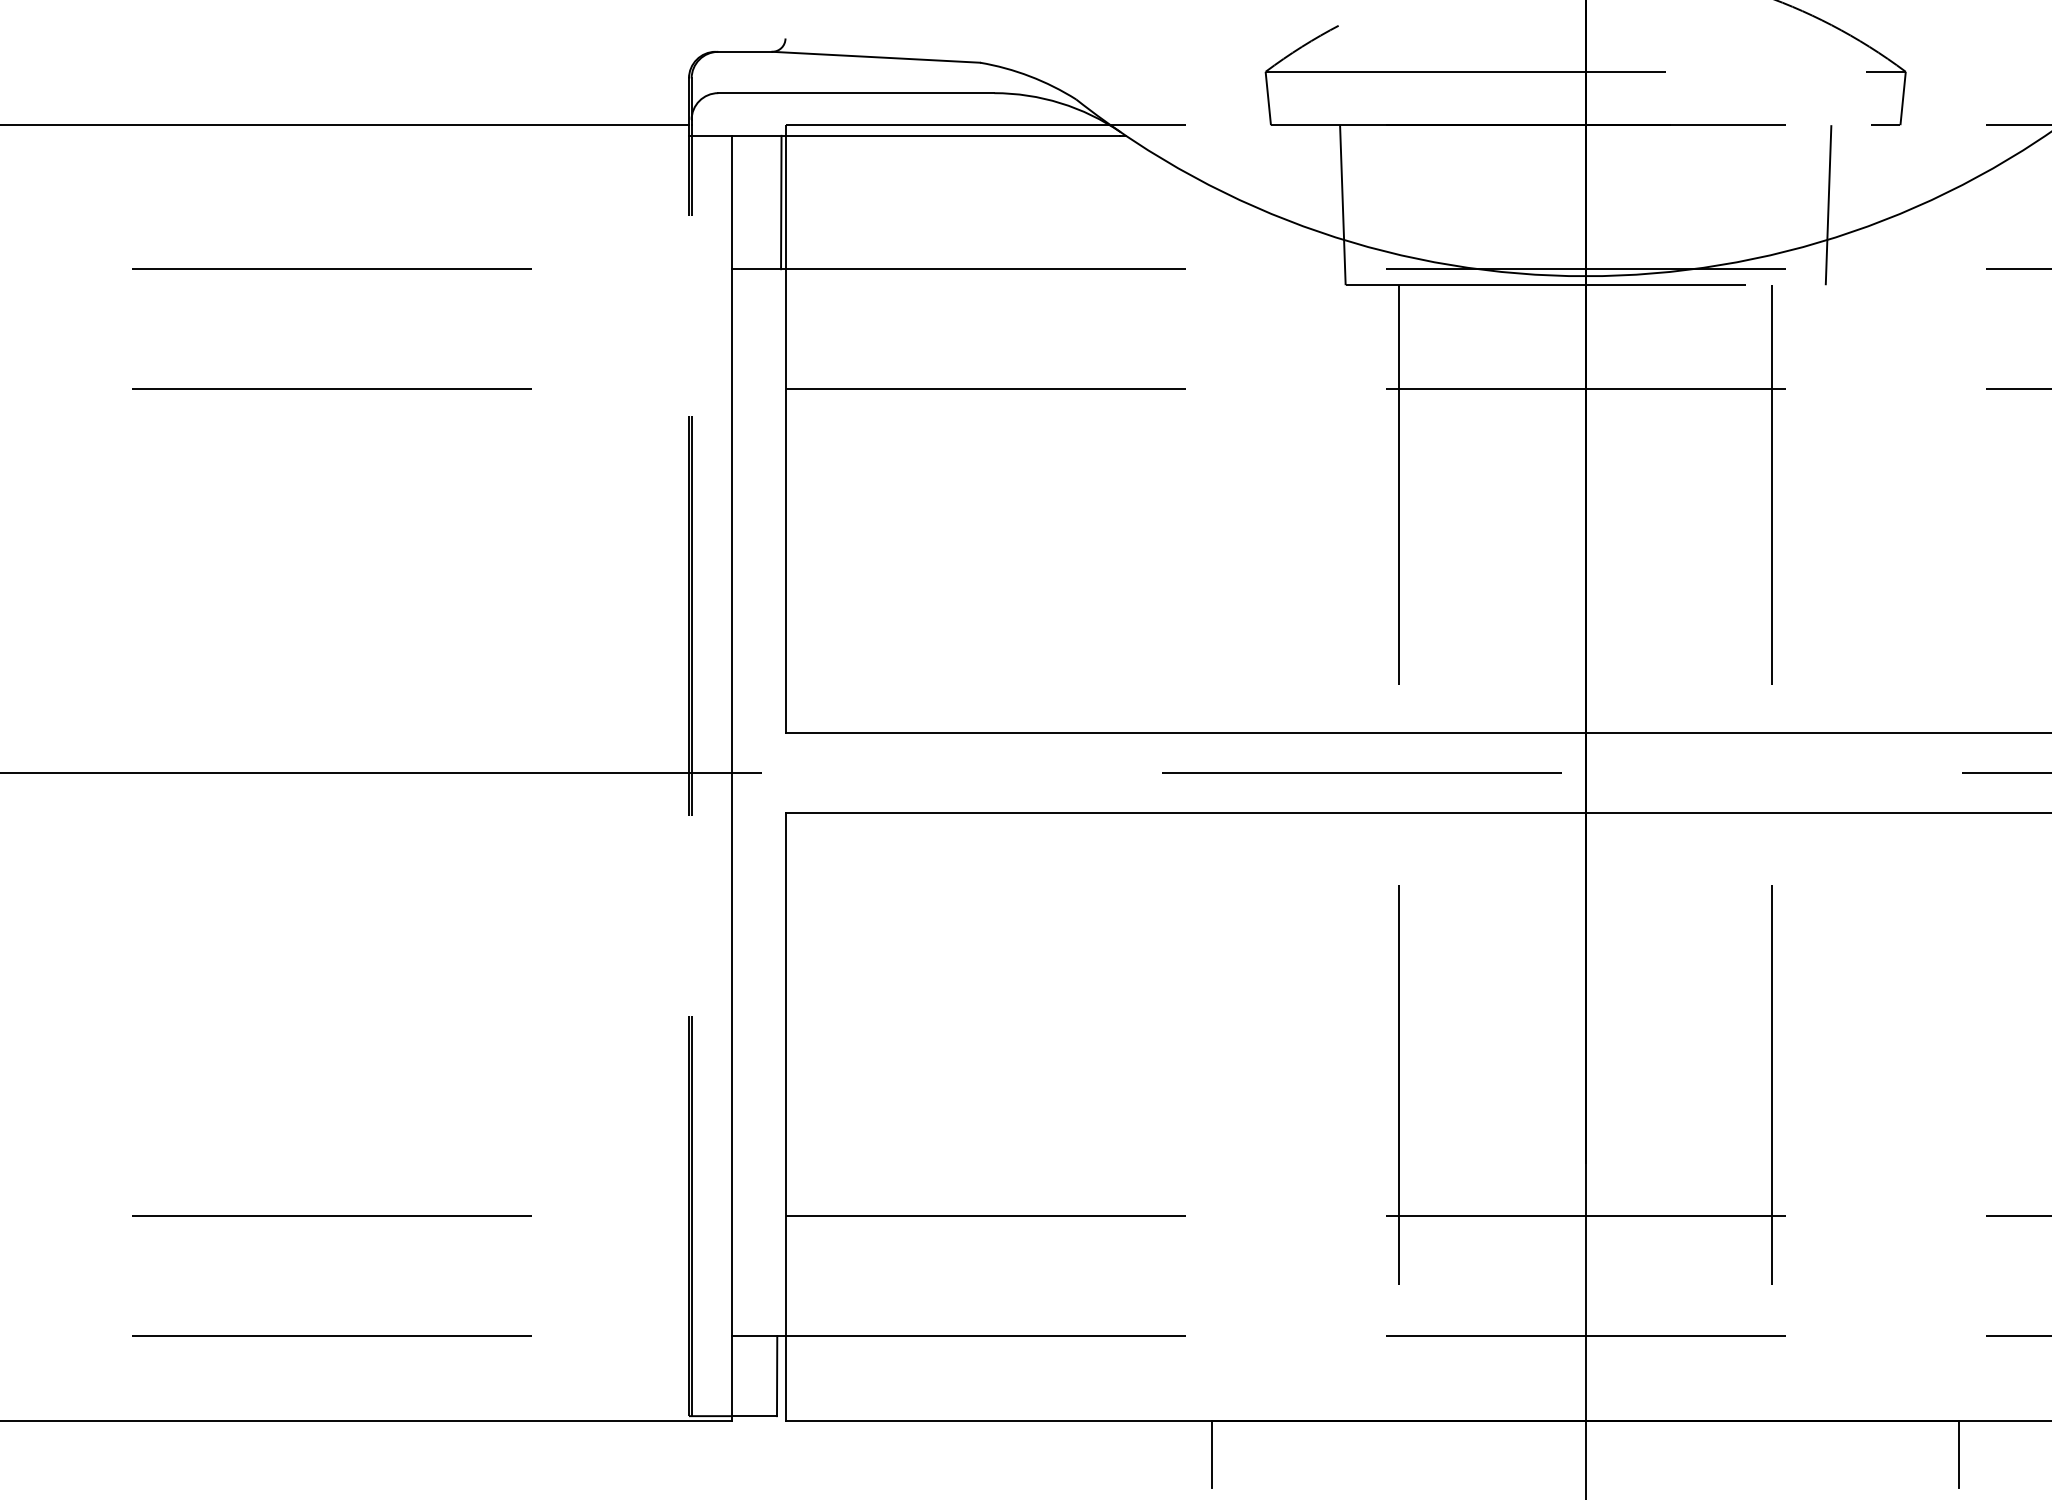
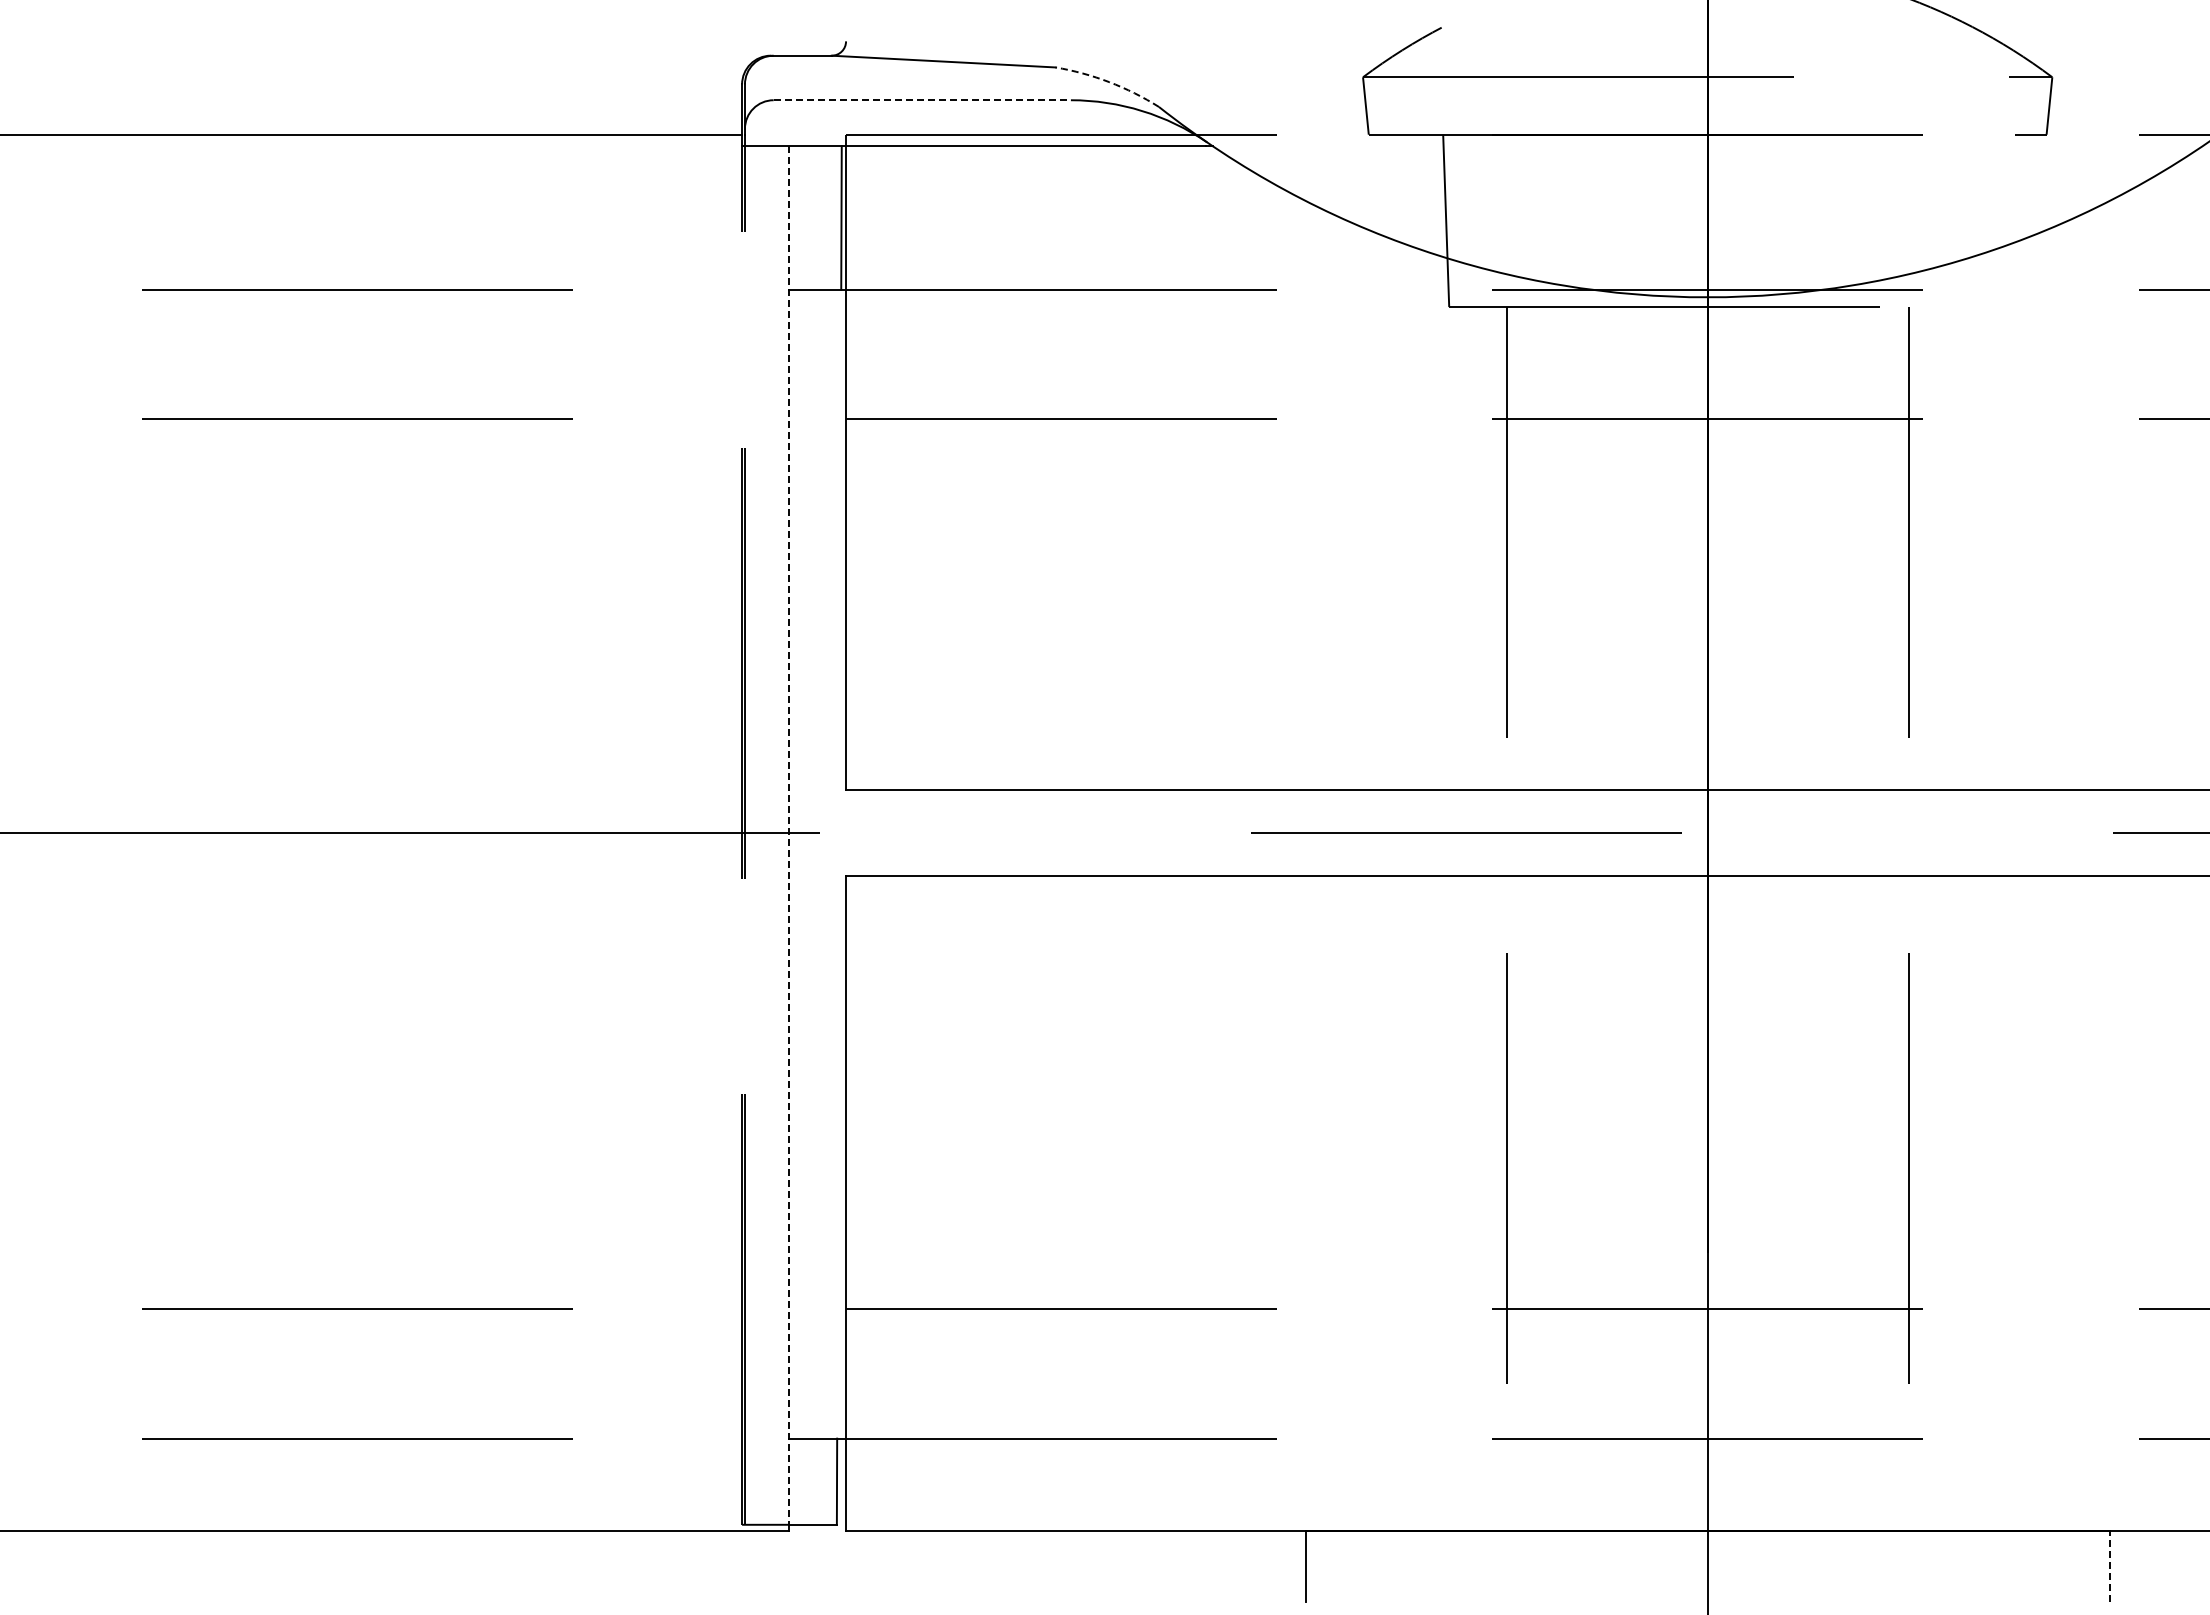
arc: (1030, 76) -> (1109, 82), solid -> dashed
line: (856, 93) -> (922, 100), solid -> dashed
line: (1828, 204) -> (1969, 220), removed
line: (732, 776) -> (788, 836), solid -> dashed
line: (1958, 1454) -> (2109, 1566), solid -> dashed

